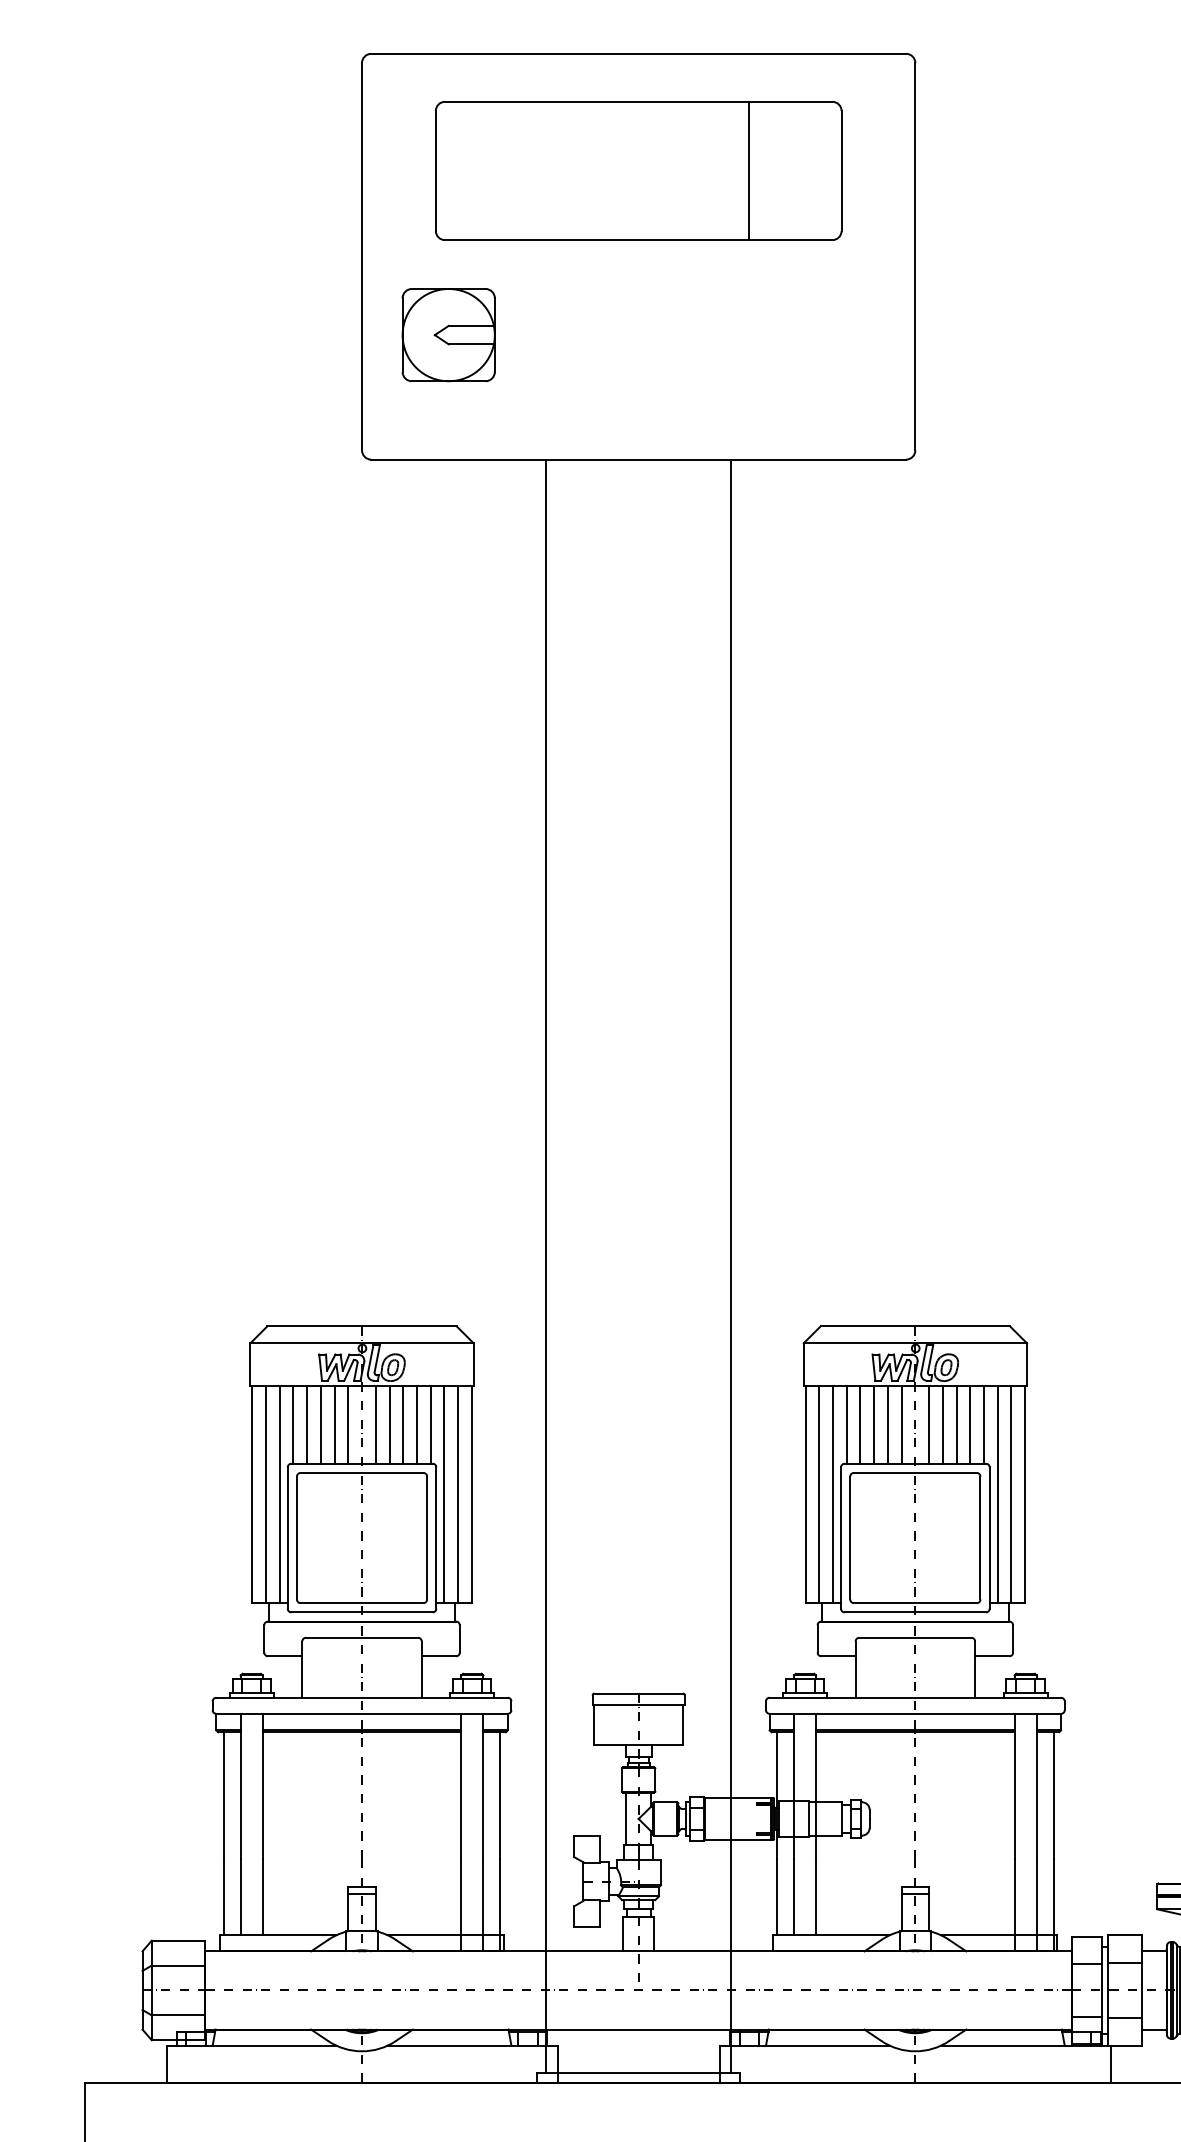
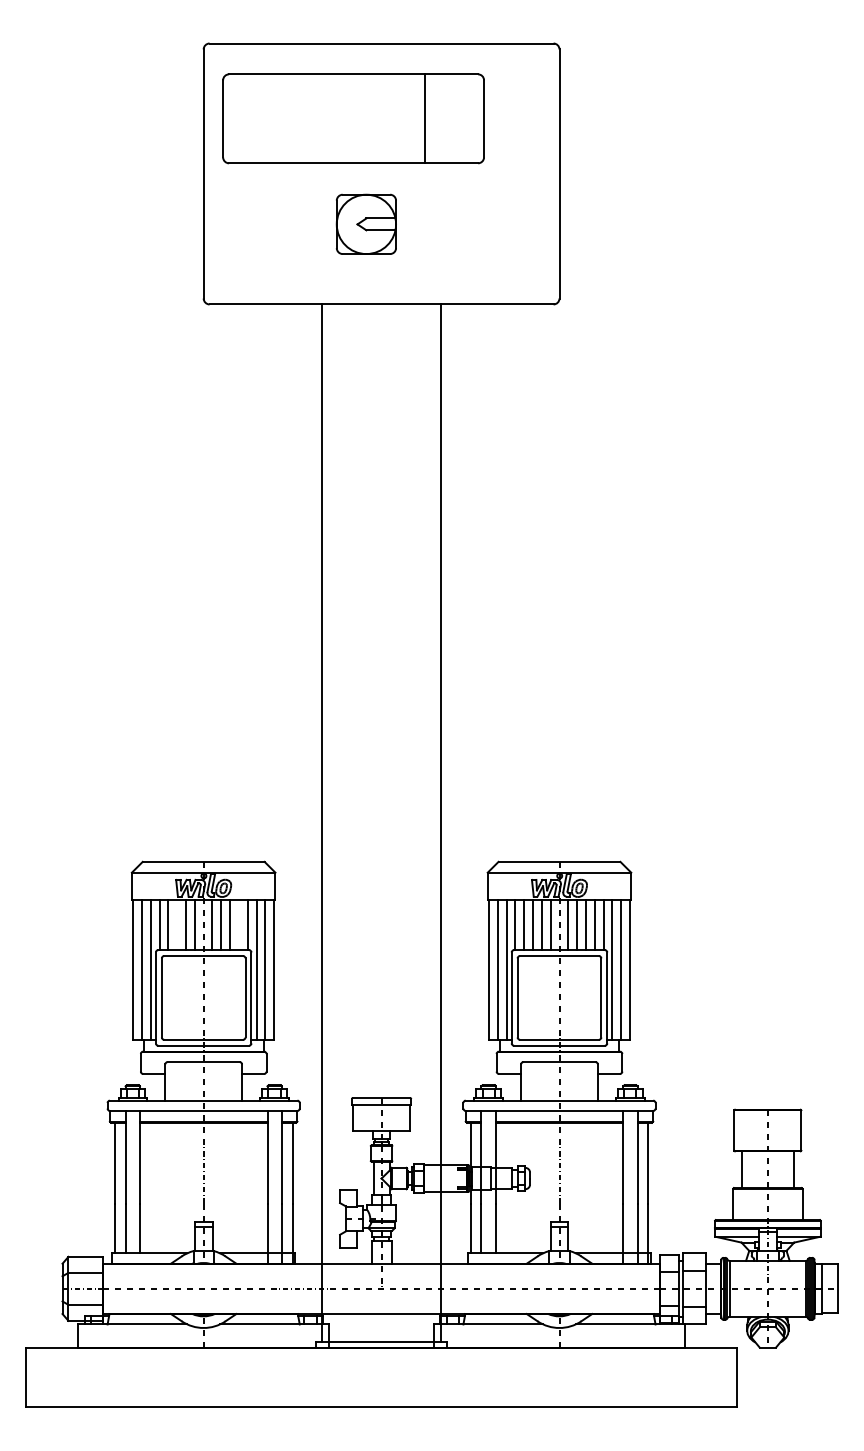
part: (638, 170) -> (353, 118), moved
part: (447, 333) -> (365, 223), moved
line: (321, 1423) -> (177, 924), removed
line: (417, 1423) -> (239, 924), removed

